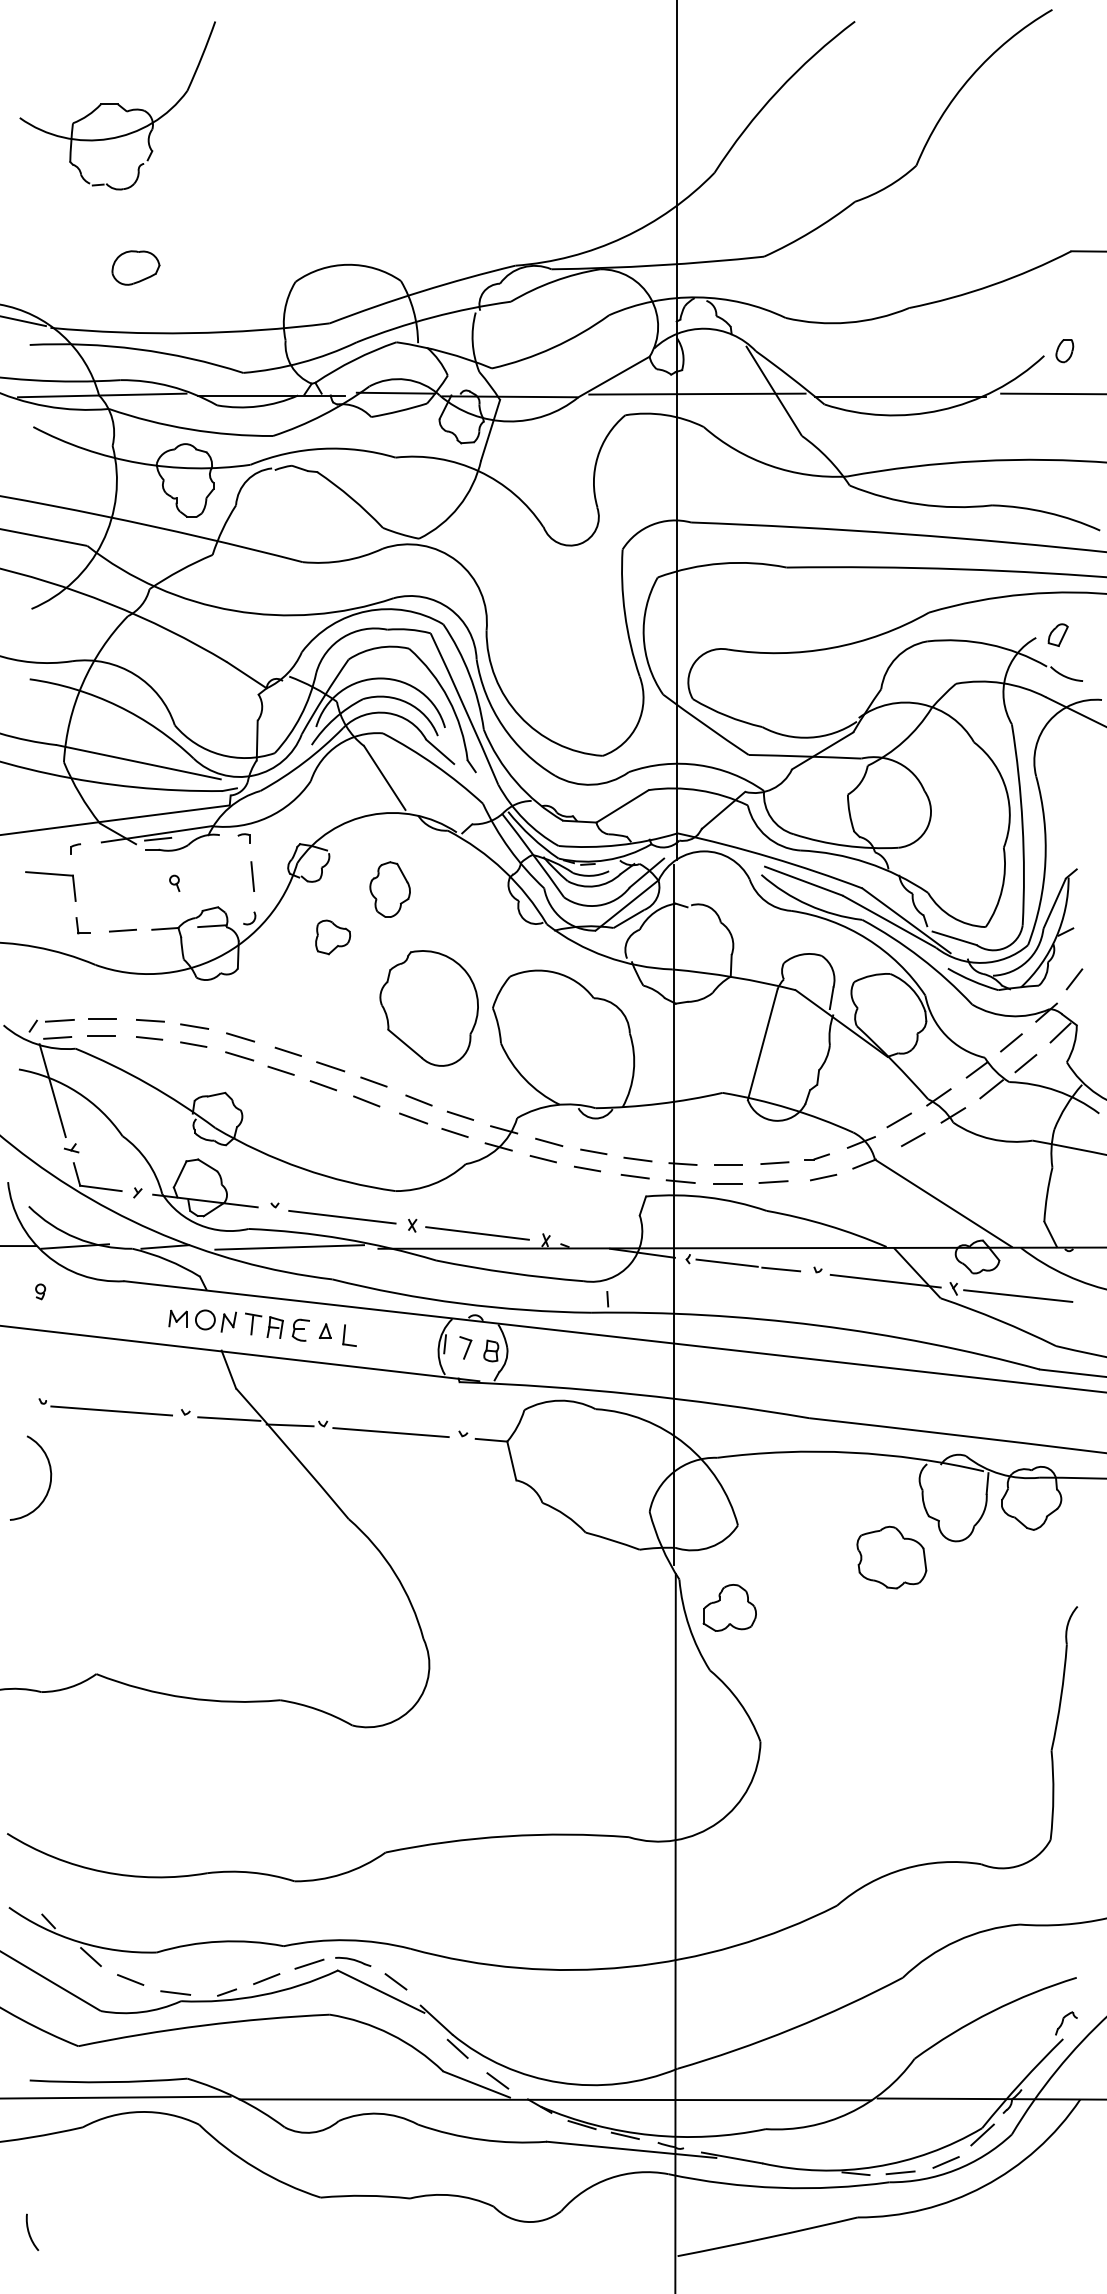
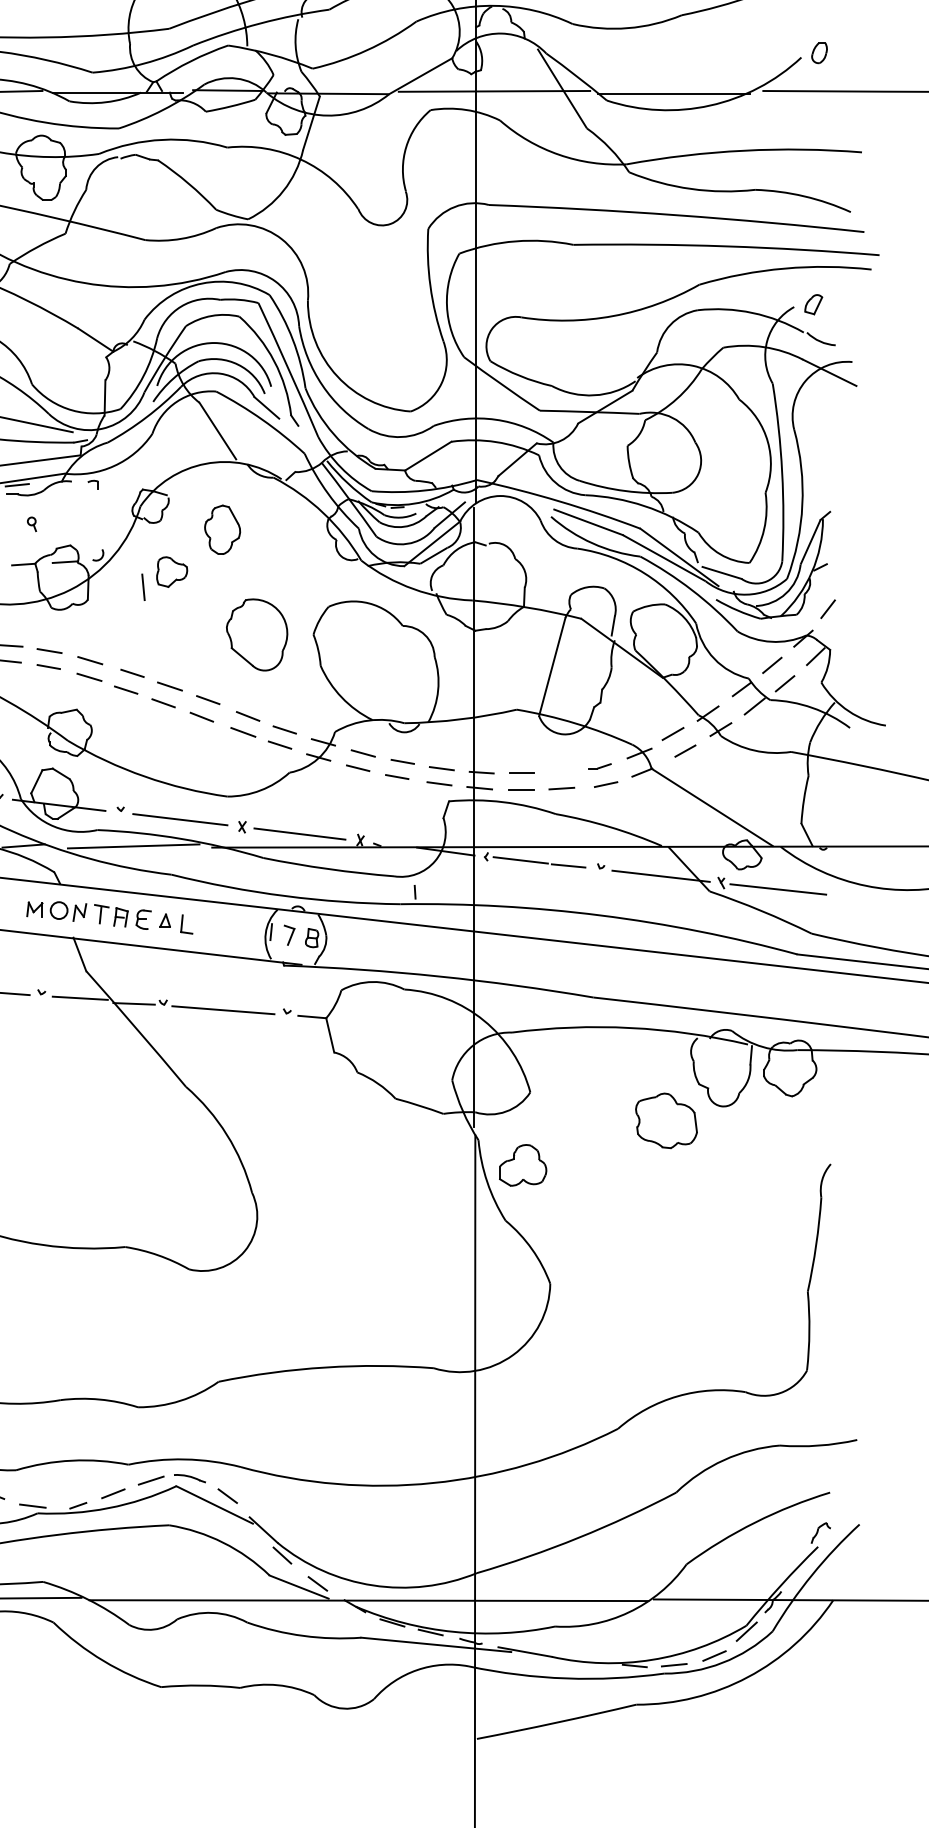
line: (252, 876) -> (143, 587), moved
part: (428, 1008) -> (256, 635), size x0.7
line: (774, 1163) -> (562, 772), removed

